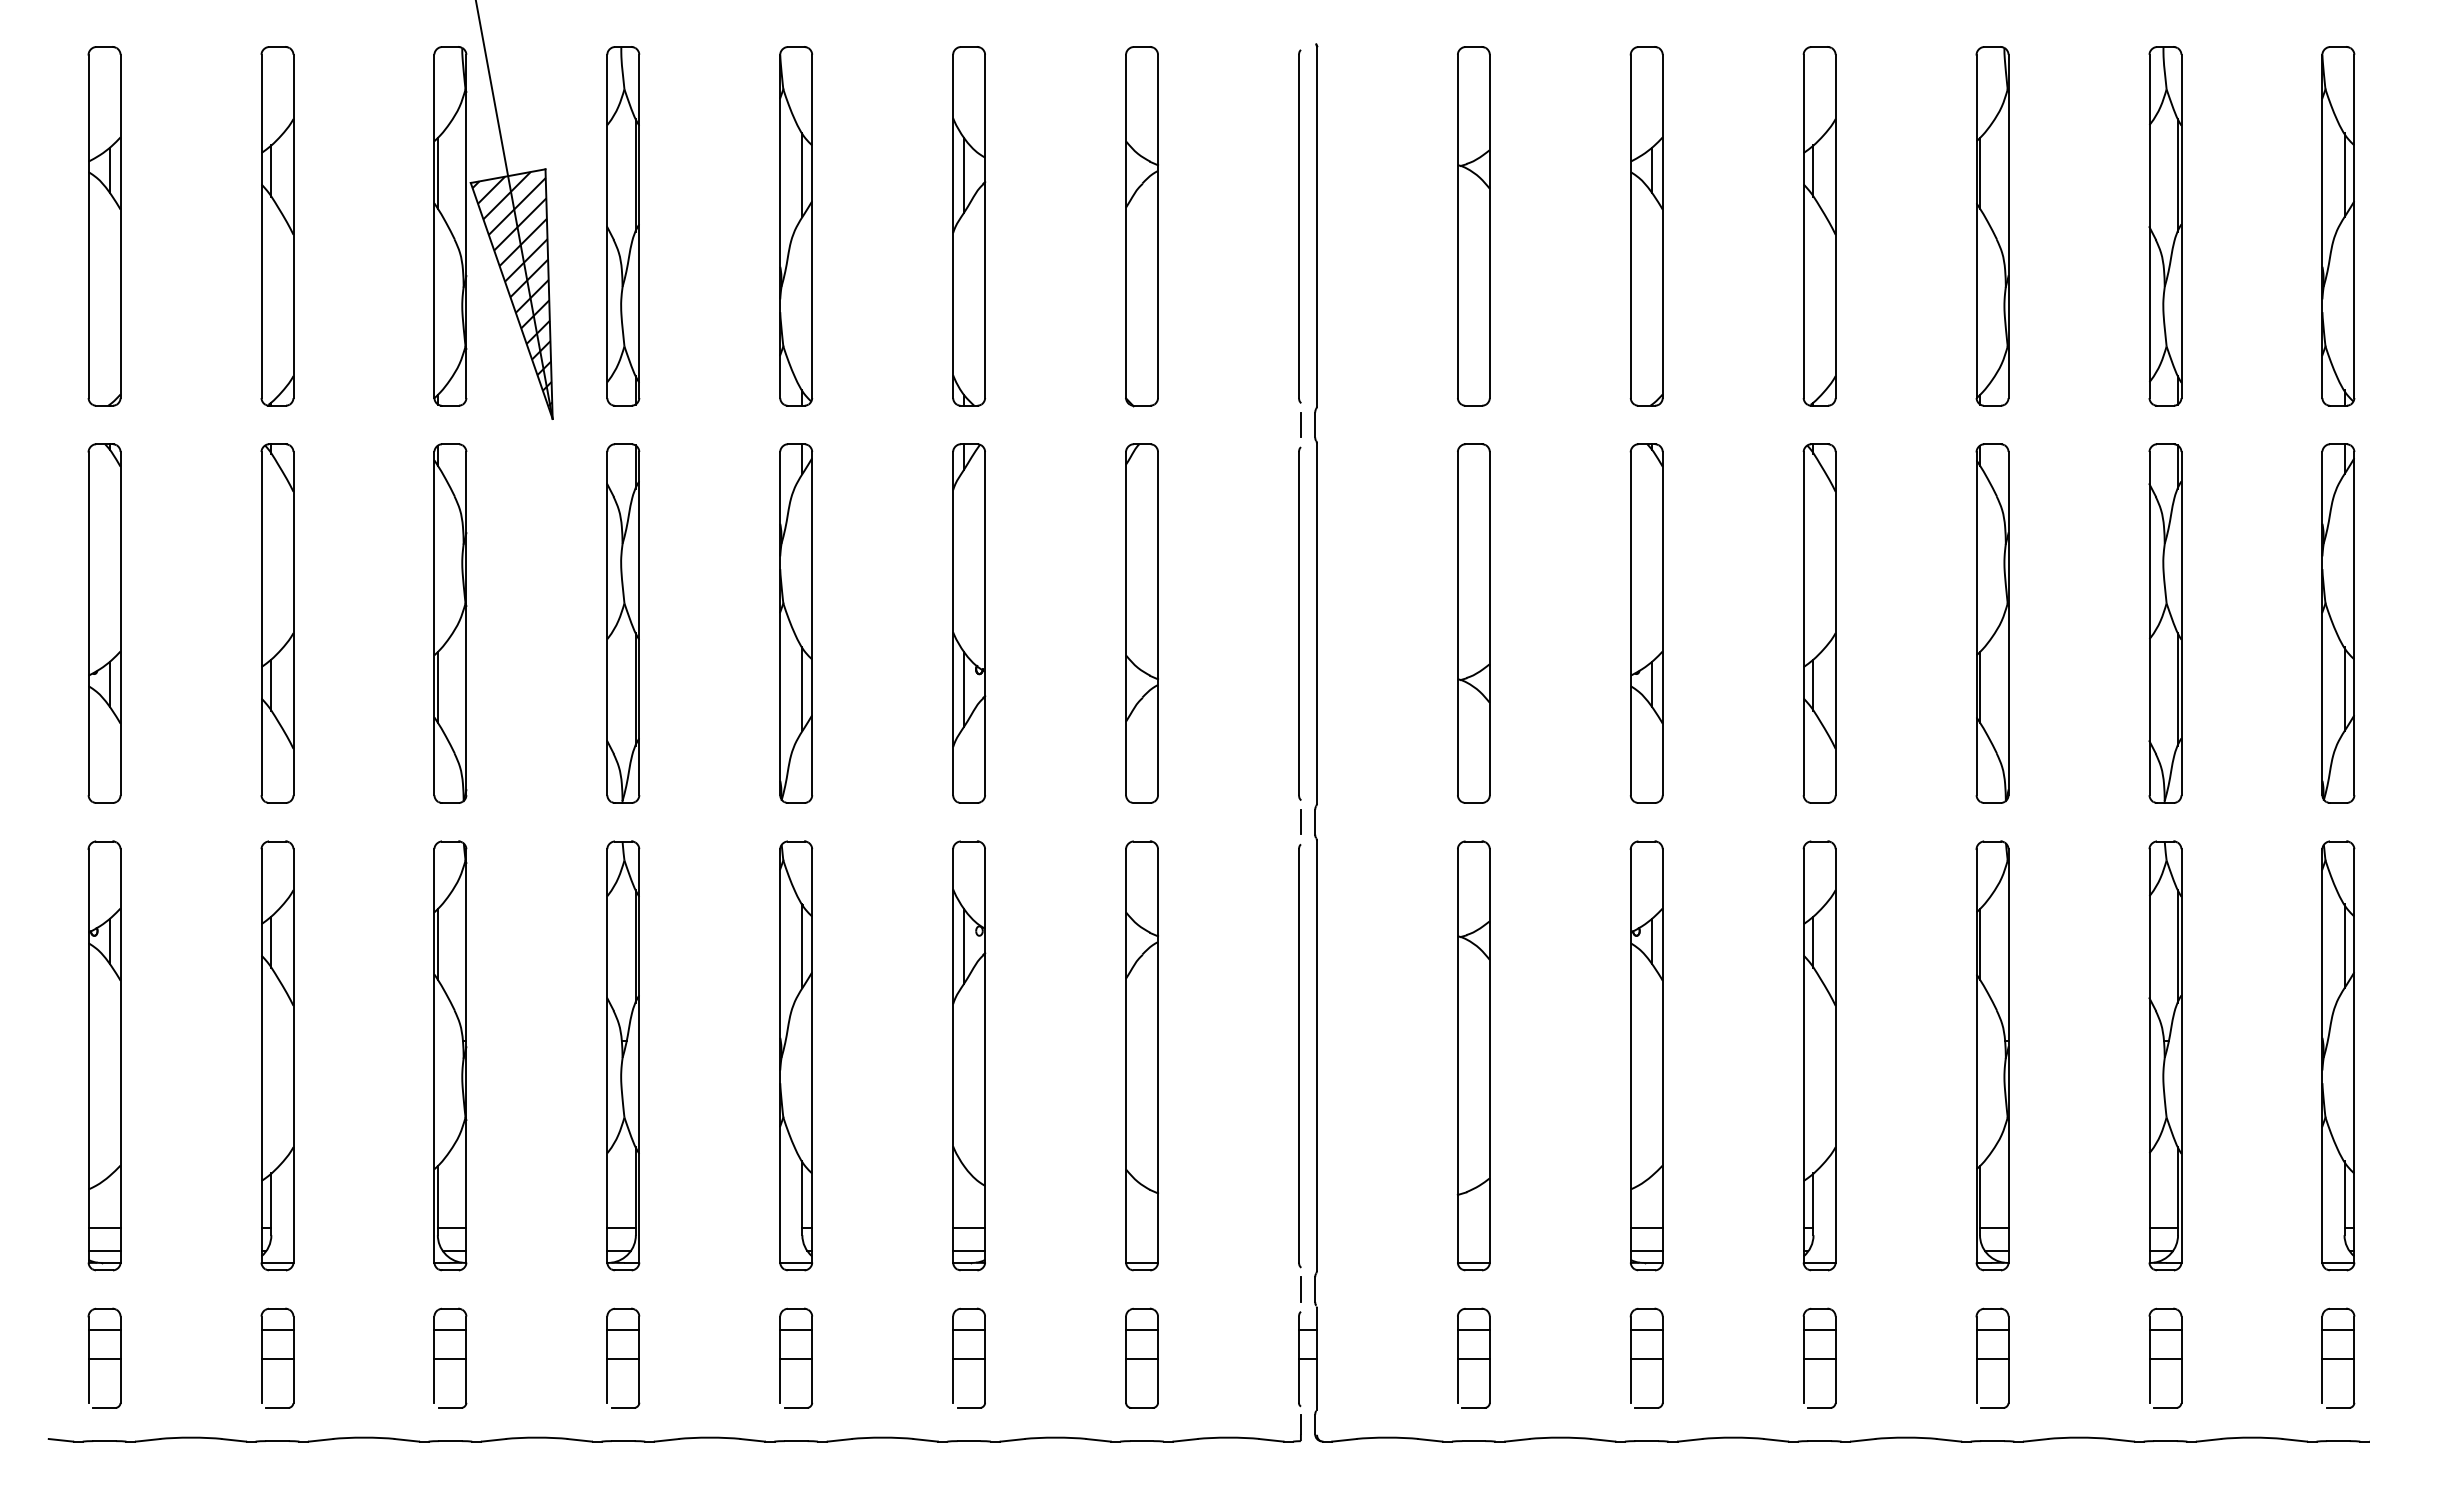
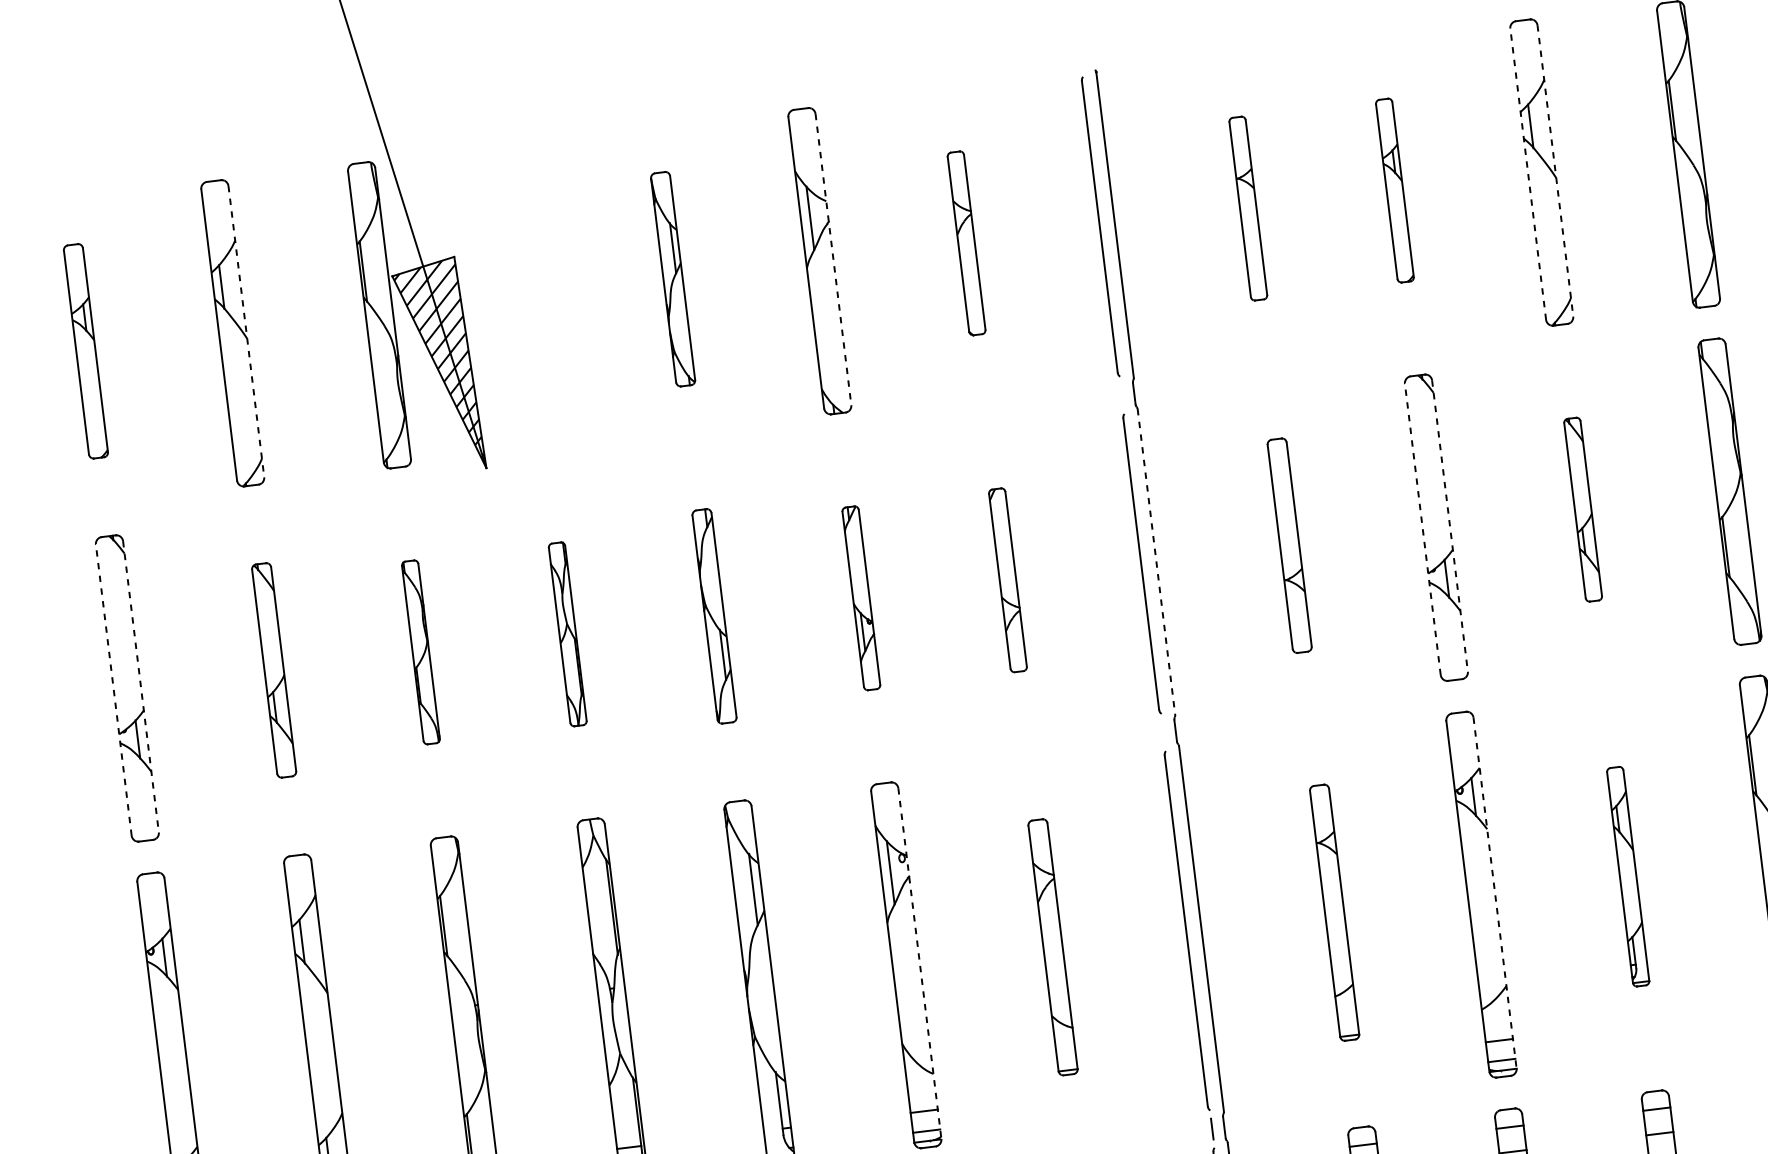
part: (104, 226) -> (85, 351), size x0.7
line: (293, 226) -> (246, 331), solid -> dashed
part: (623, 226) -> (526, 297), removed
part: (796, 226) -> (673, 279), size x0.7
line: (985, 226) -> (833, 259), solid -> dashed
part: (1141, 226) -> (966, 243), size x0.6
part: (1473, 226) -> (1247, 208), size x0.6
part: (1646, 226) -> (1394, 190), size x0.6
line: (1803, 226) -> (1528, 174), solid -> dashed
line: (1835, 226) -> (1555, 171), solid -> dashed
line: (1300, 424) -> (1121, 394), removed
line: (88, 623) -> (113, 690), solid -> dashed
line: (120, 623) -> (140, 686), solid -> dashed
part: (277, 623) -> (274, 670), size x0.7
part: (450, 623) -> (421, 652), size x0.6
part: (623, 623) -> (567, 634), size x0.6
part: (796, 623) -> (714, 616), size x0.7
part: (969, 623) -> (861, 598), size x0.6
part: (1141, 623) -> (1007, 580), size x0.6
part: (1473, 623) -> (1289, 545), size x0.7
line: (1630, 623) -> (1422, 529), solid -> dashed
line: (1662, 623) -> (1449, 526), solid -> dashed
part: (1819, 623) -> (1583, 509), size x0.6
line: (1316, 624) -> (1156, 562), solid -> dashed
line: (1300, 822) -> (1163, 732), removed
line: (985, 1055) -> (920, 963), solid -> dashed
part: (1141, 1055) -> (1052, 947), size x0.7
part: (1473, 1055) -> (1334, 912), size x0.7
line: (1662, 1055) -> (1494, 892), solid -> dashed
part: (1819, 1055) -> (1628, 876), size x0.6

